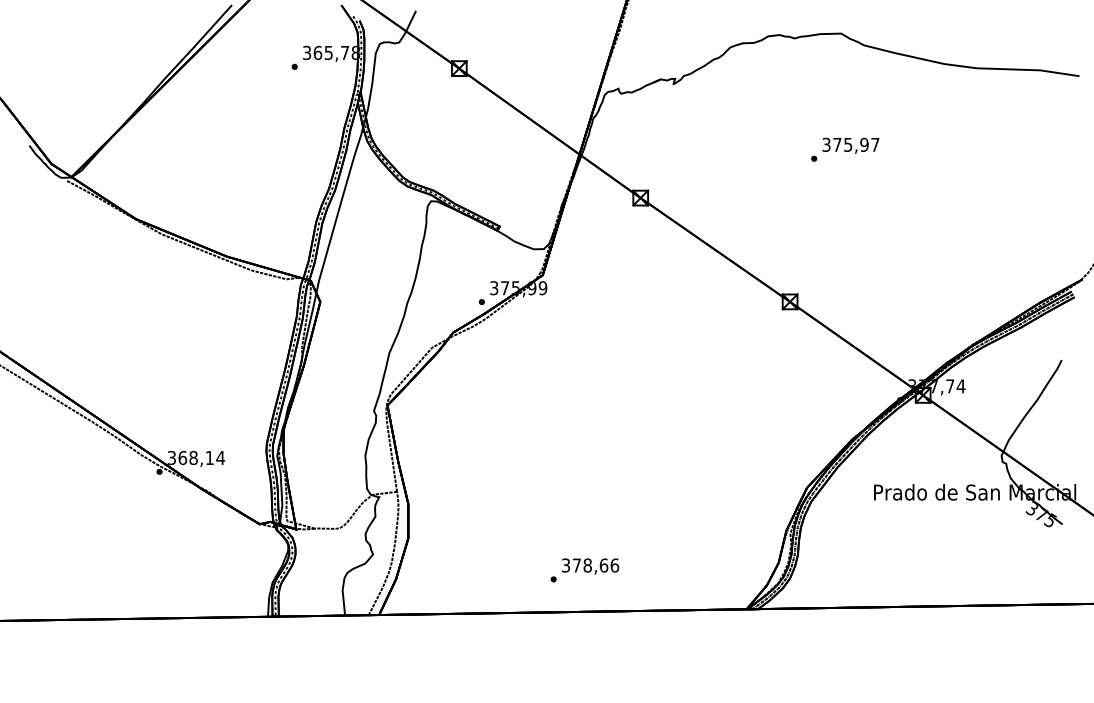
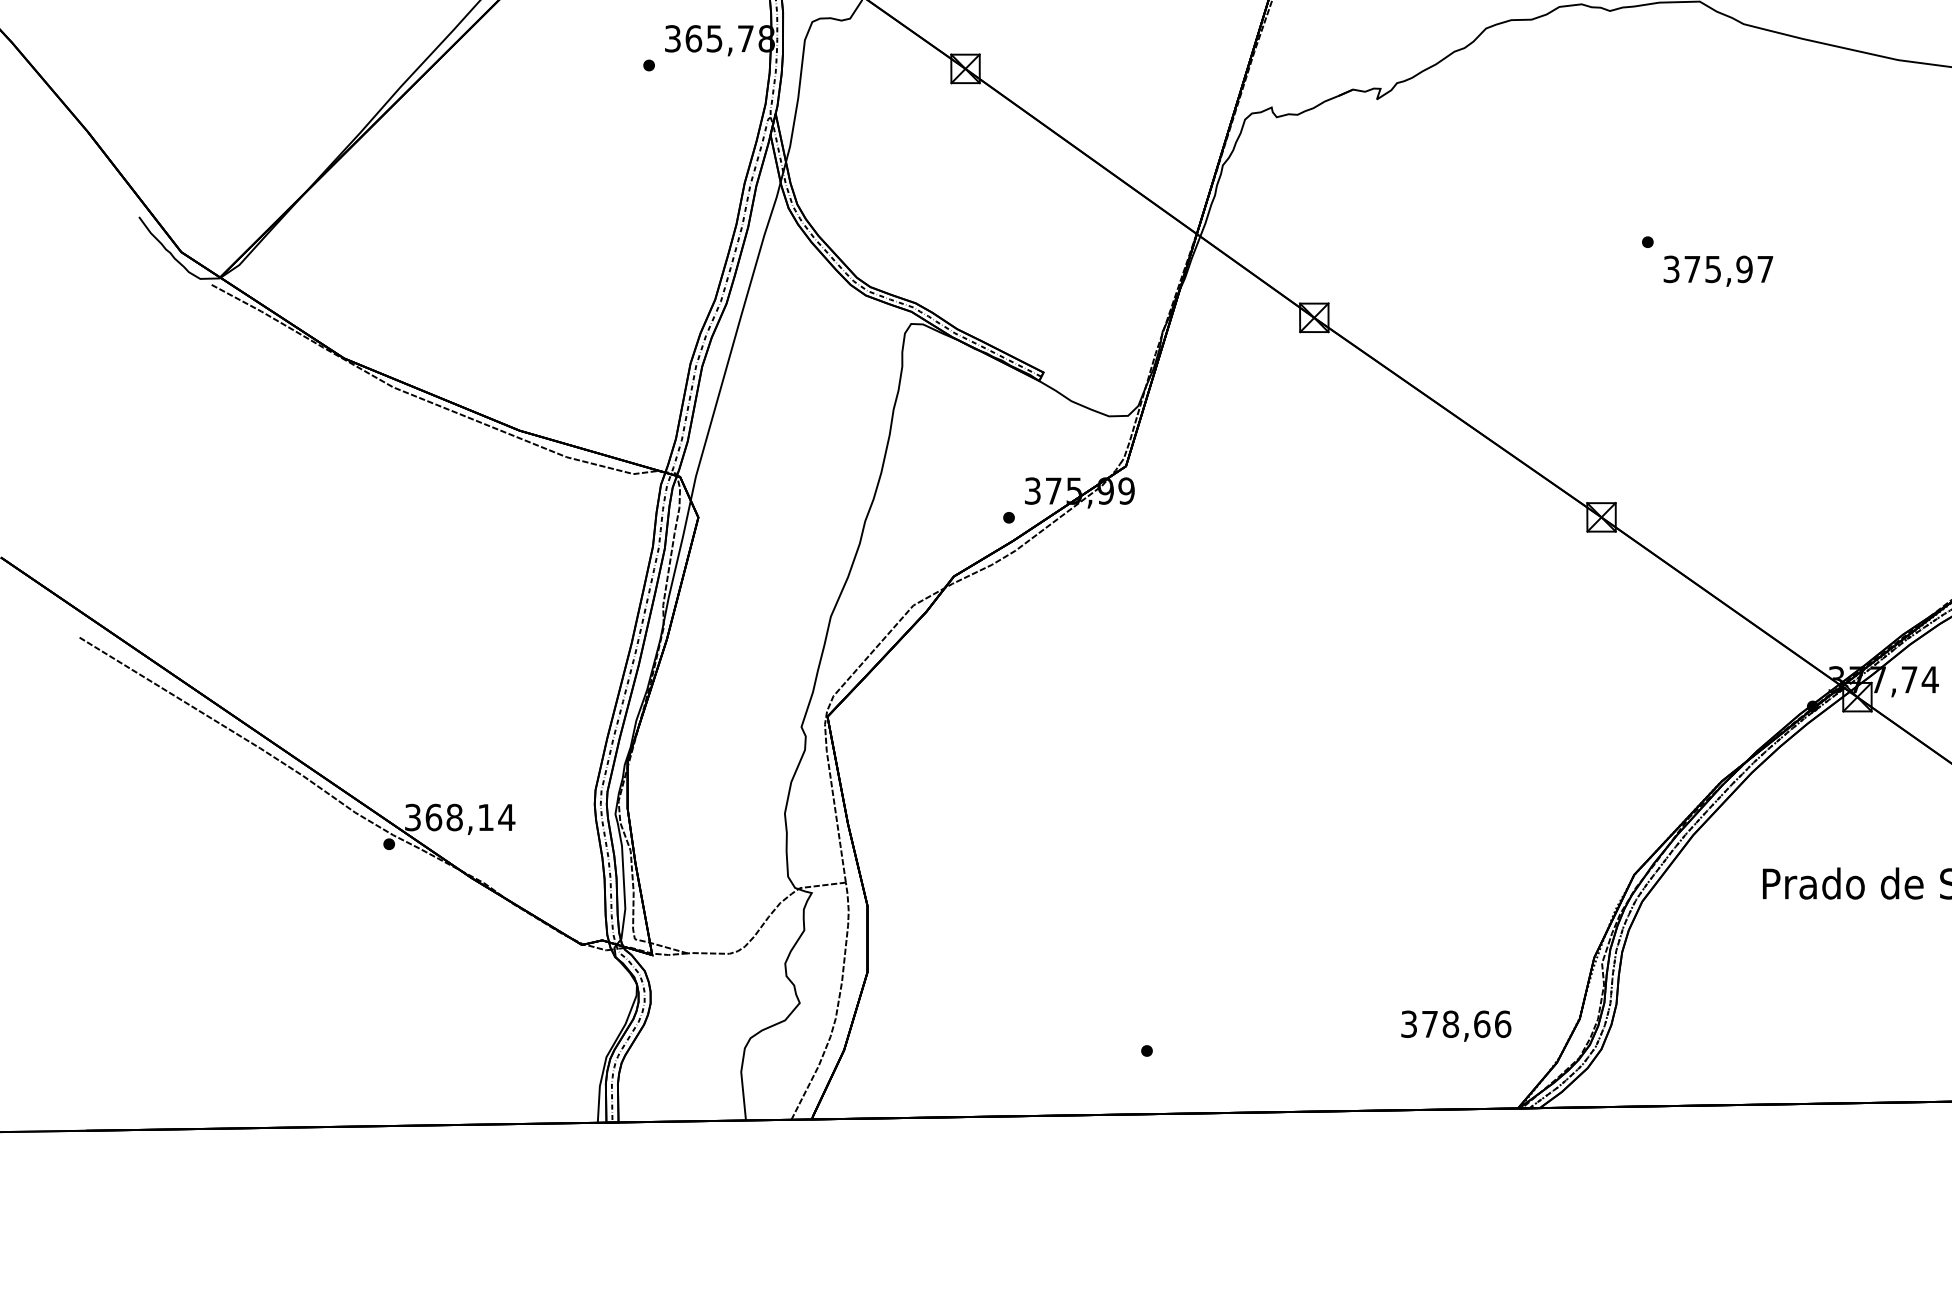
text: (850, 145) -> (1717, 270), moved
text: (590, 566) -> (1456, 1026), moved

